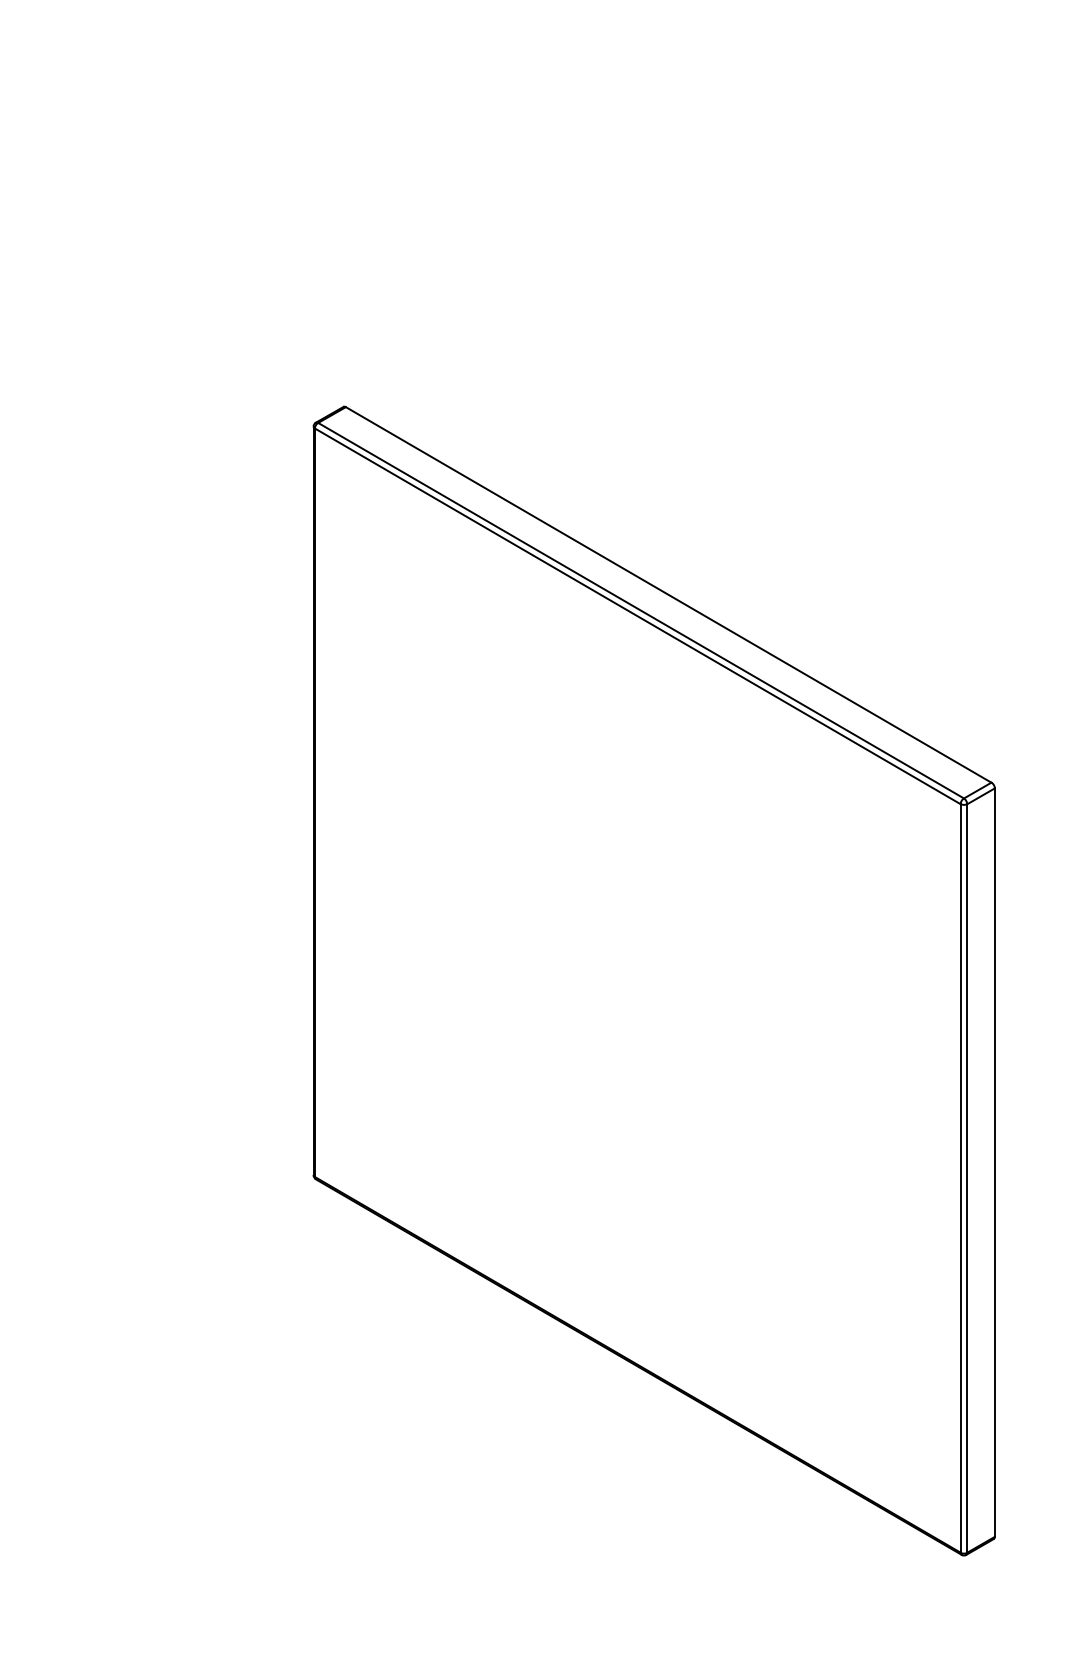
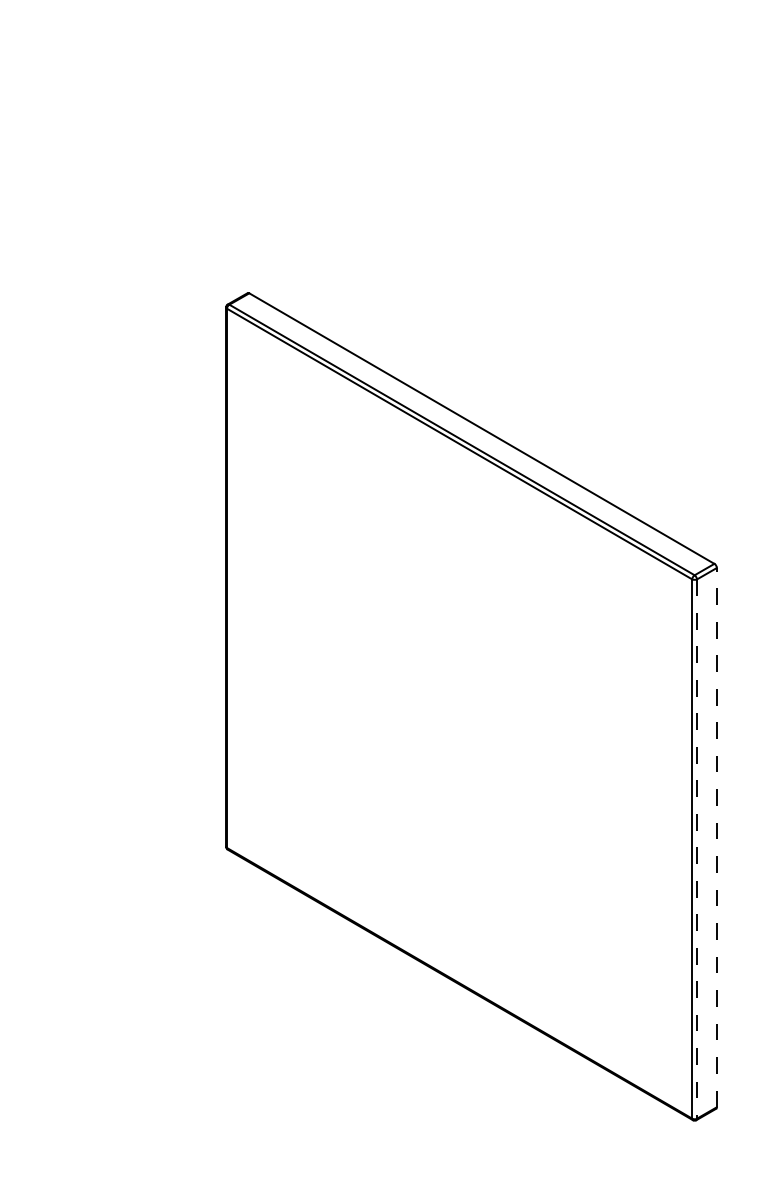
line: (994, 1162) -> (716, 837), solid -> dashed
line: (967, 1179) -> (697, 849), solid -> dashed

